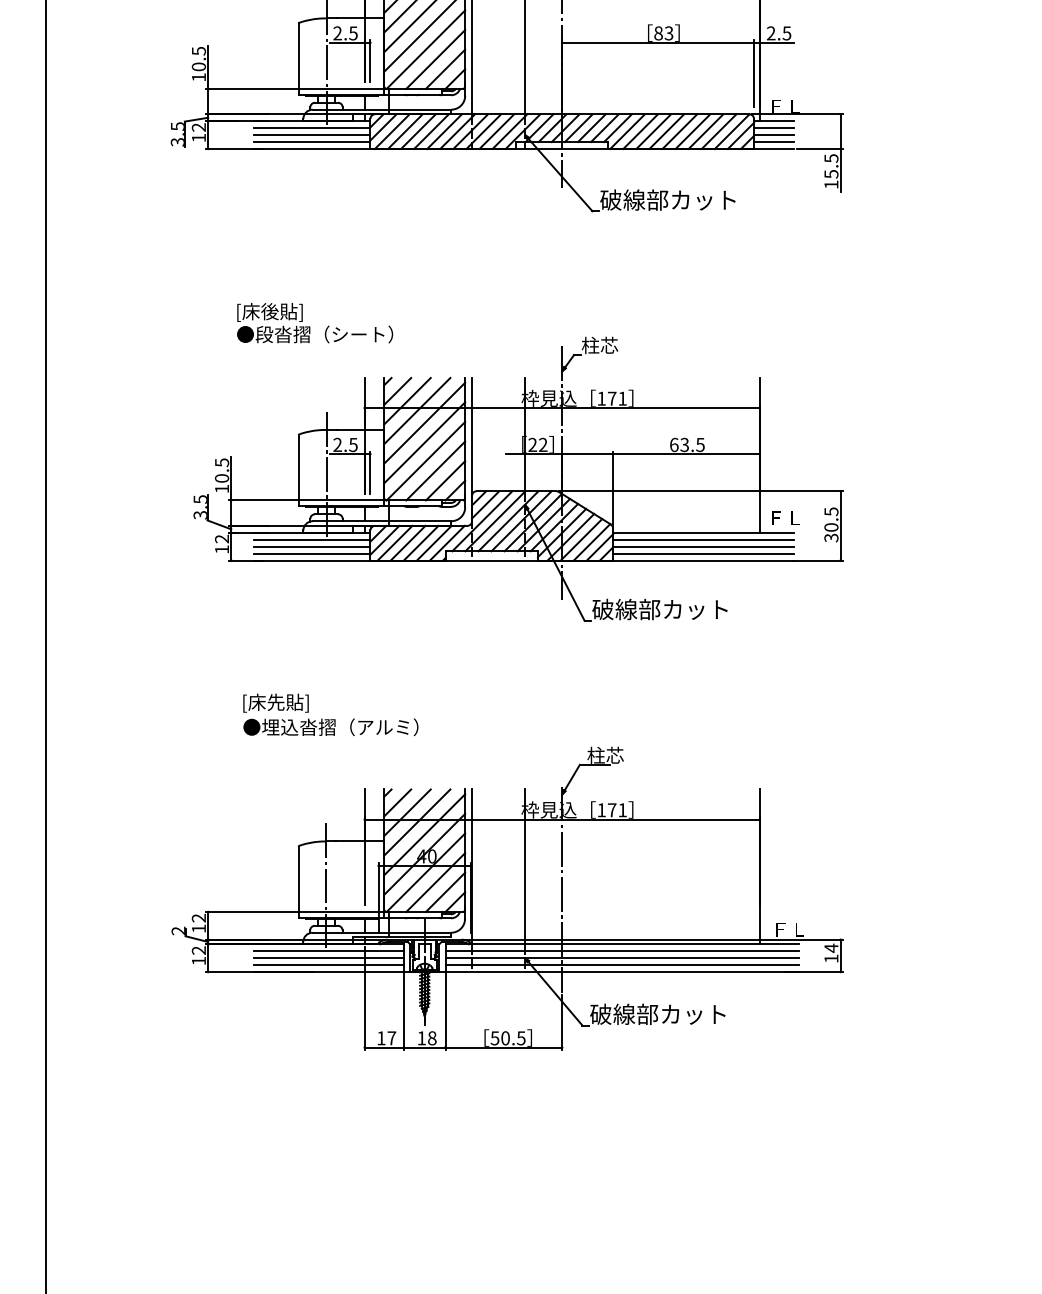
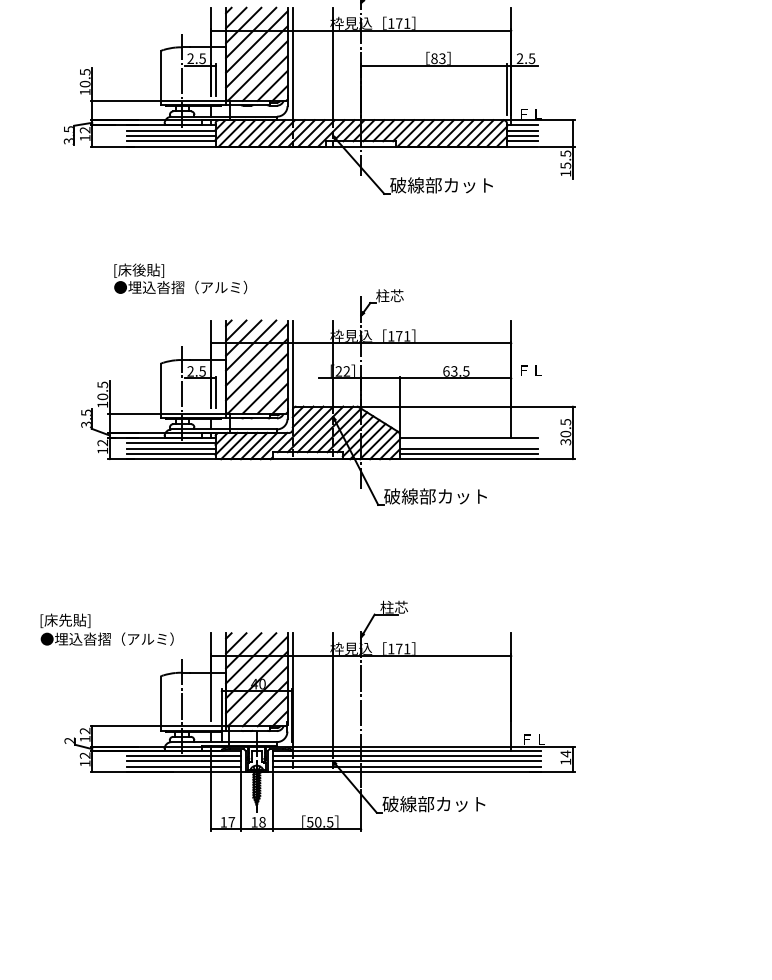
text: (333, 334) -> (187, 287), ●段沓摺（シート） -> ●埋込沓摺（アルミ）
text: (785, 517) -> (530, 370), moved
line: (703, 539) -> (468, 443), removed
text: (330, 714) -> (106, 629), moved

